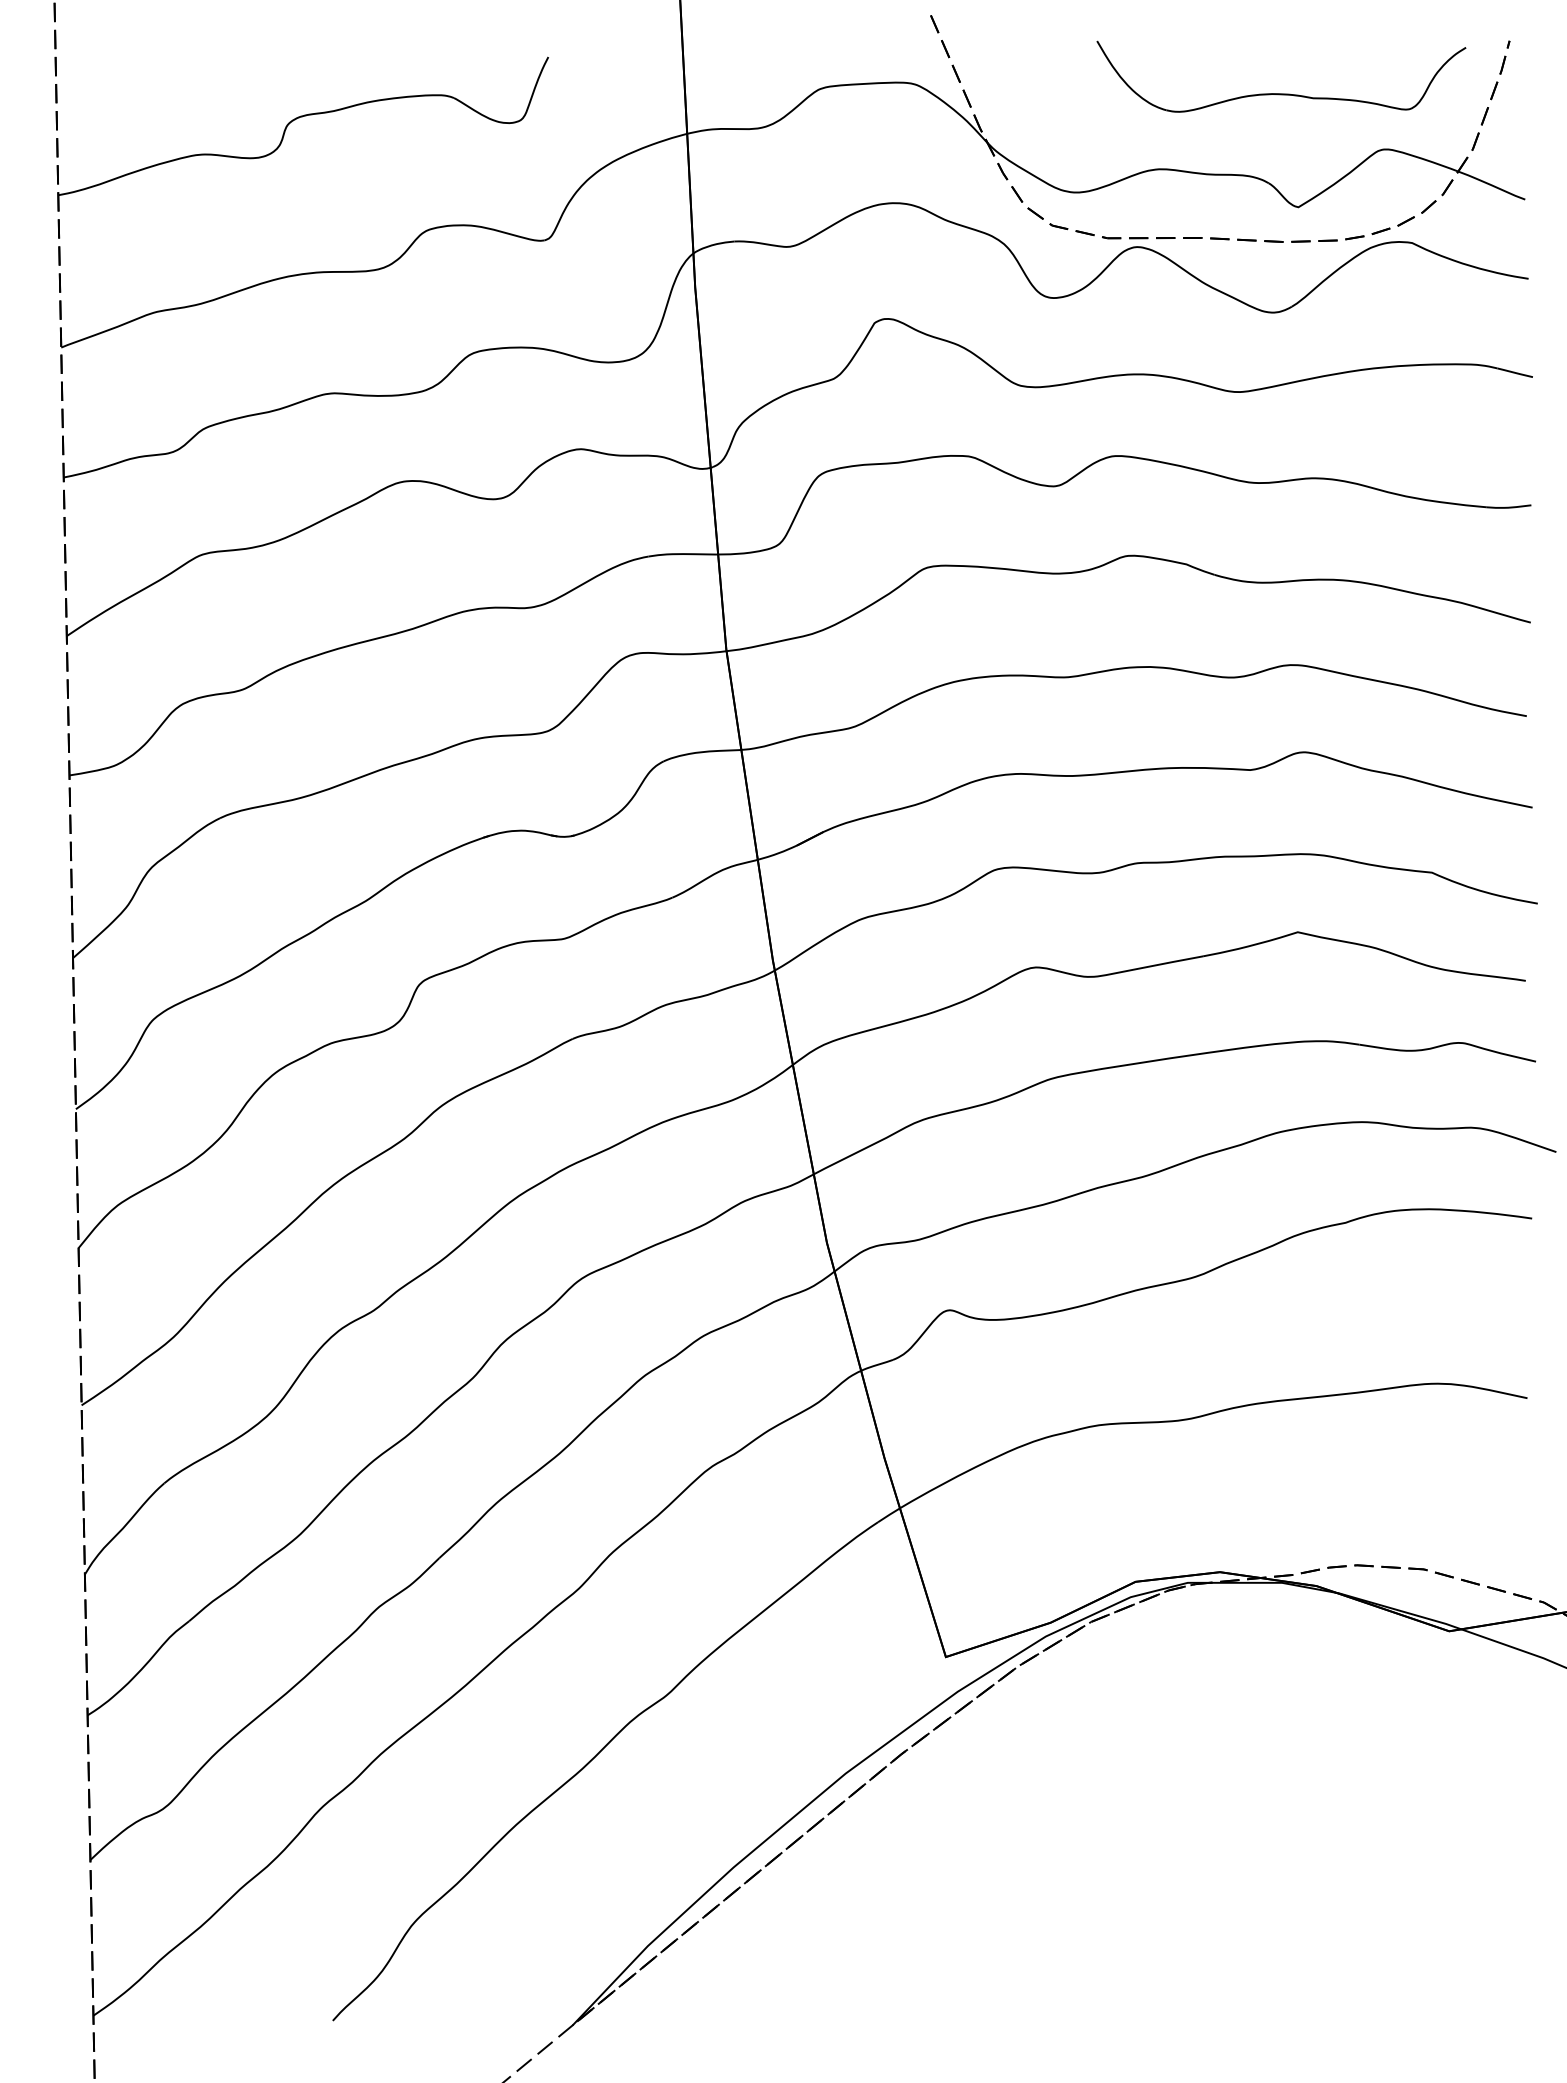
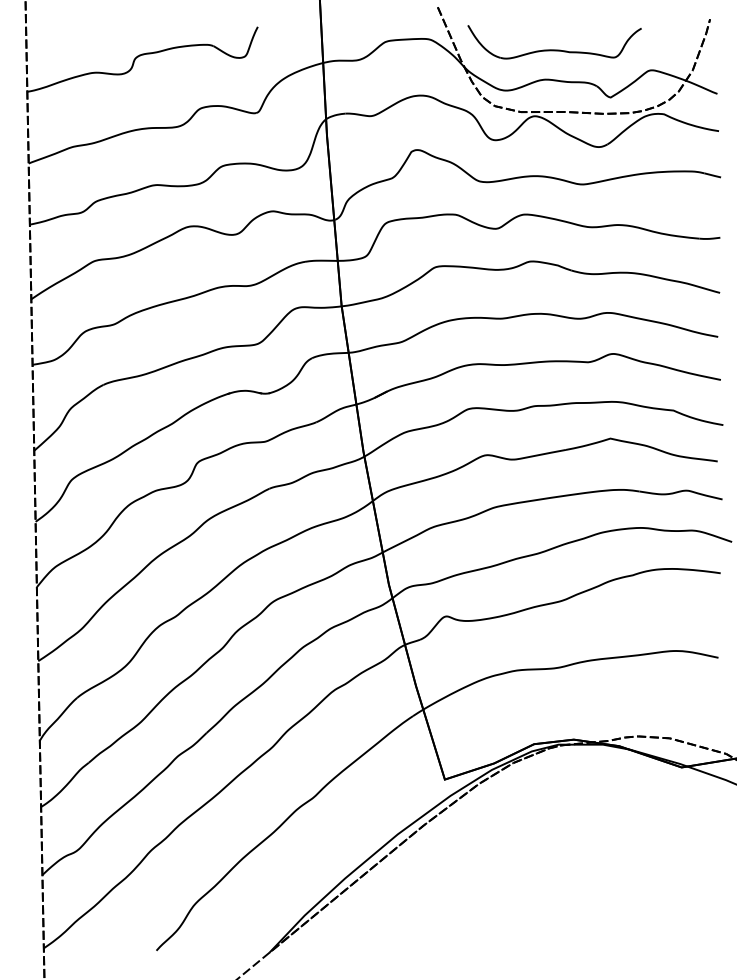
part: (1280, 92) -> (554, 49), moved

